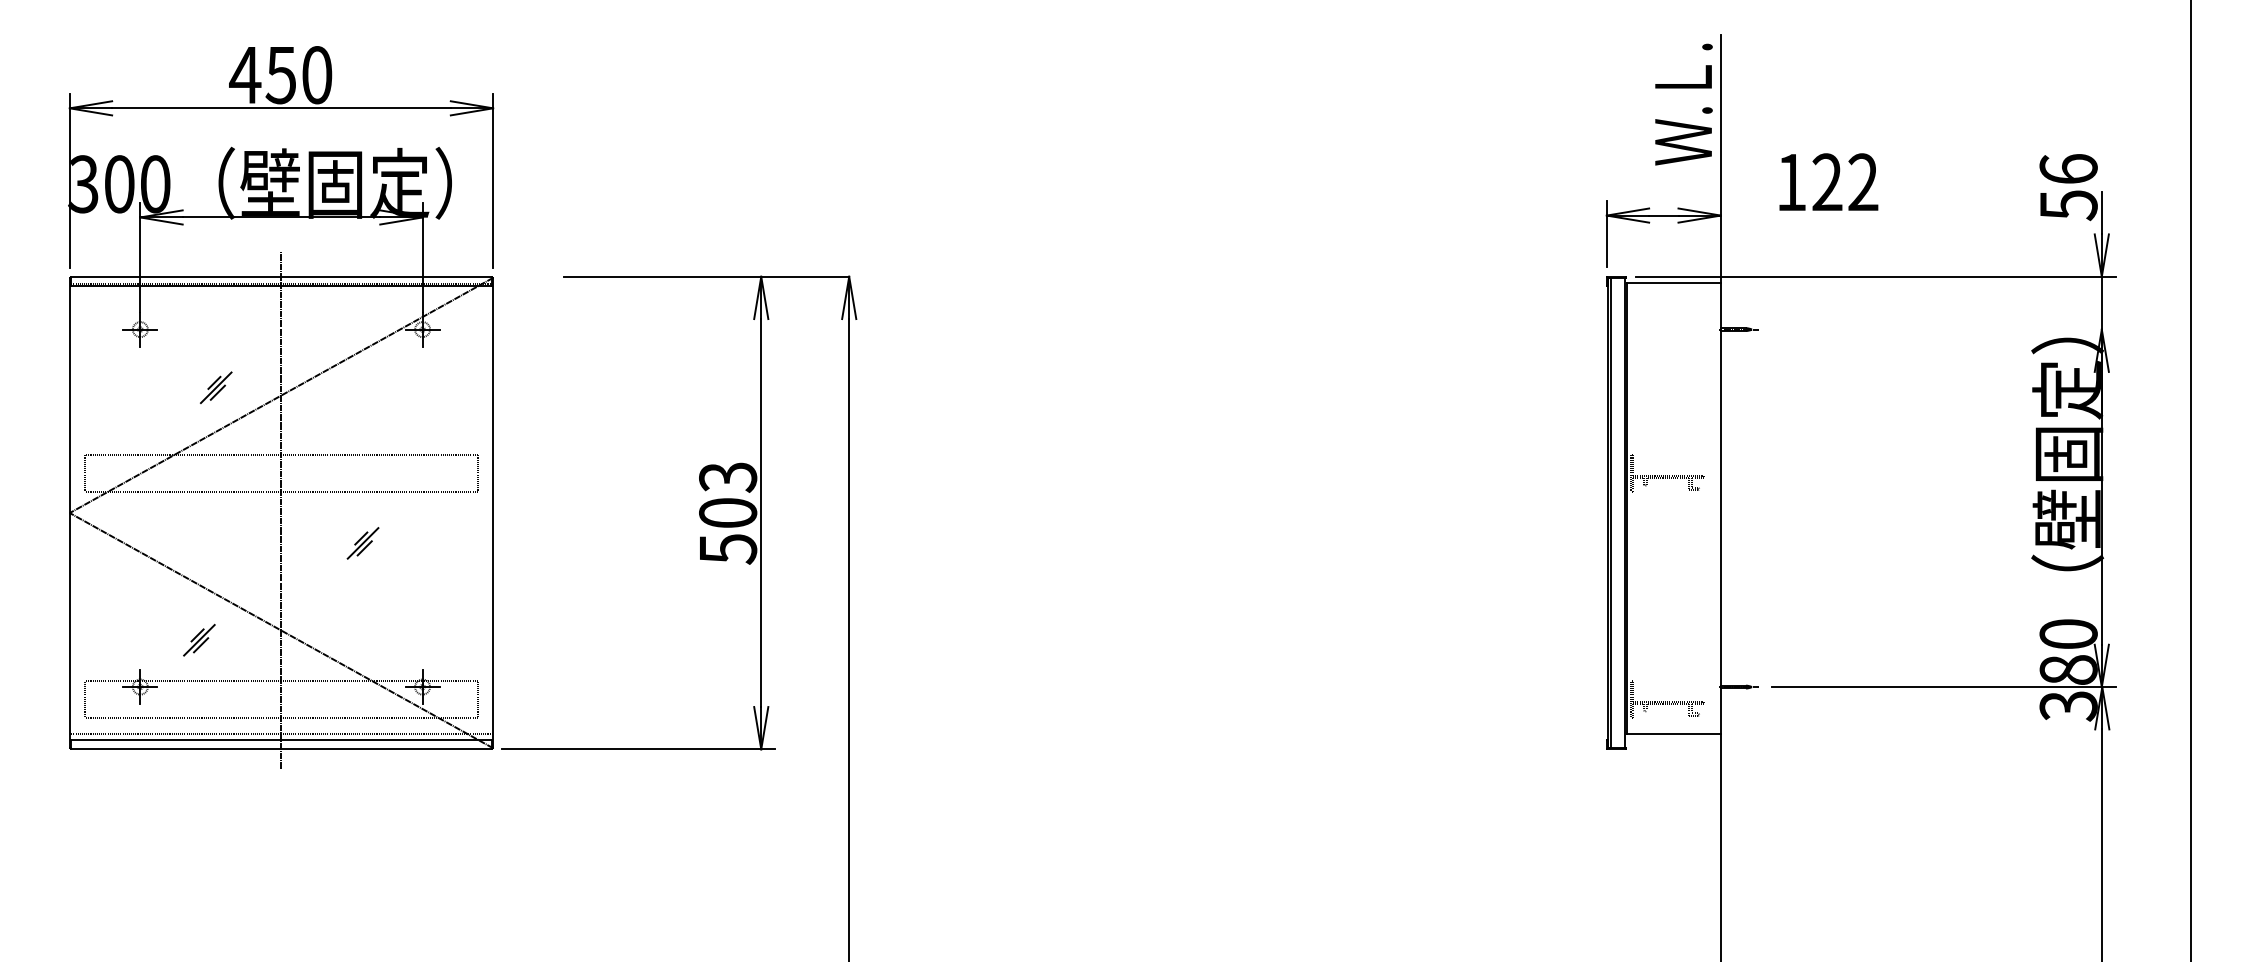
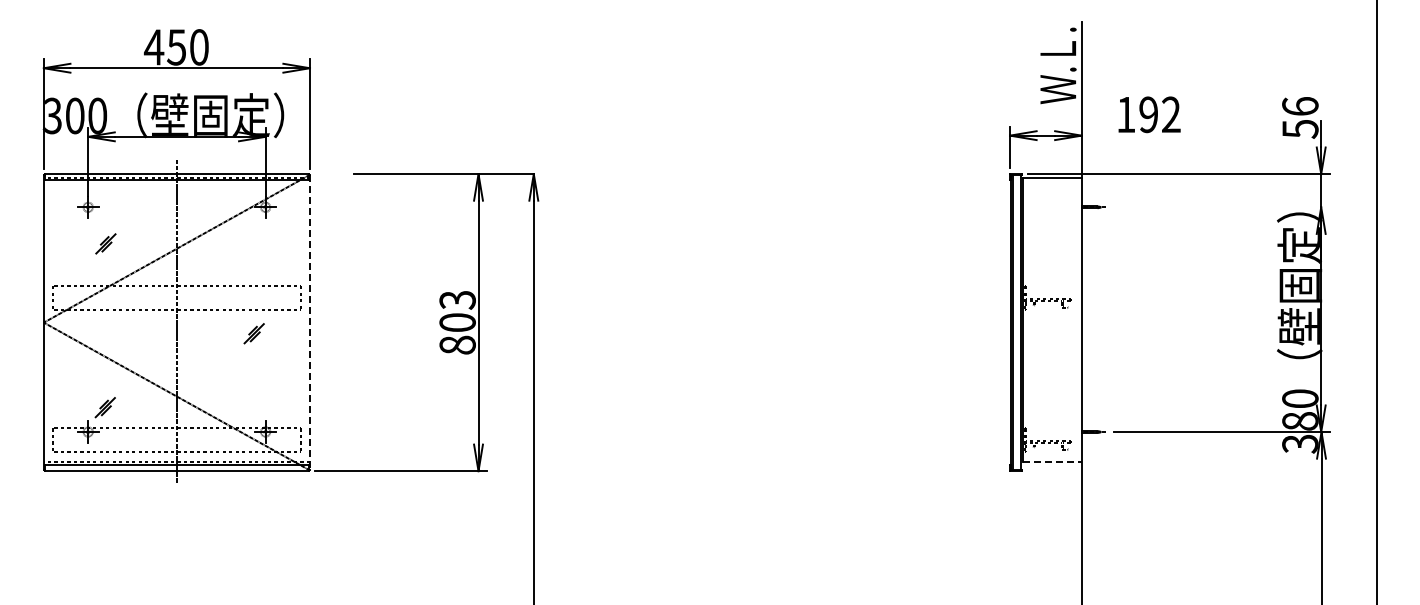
text: (1827, 183) -> (1148, 115), 122 -> 192
part: (215, 387) -> (105, 243), moved
line: (492, 512) -> (309, 322), solid -> dashed
part: (361, 543) -> (253, 333), moved
text: (727, 549) -> (457, 345), 503 -> 803
part: (198, 640) -> (104, 407), moved
line: (1674, 733) -> (1052, 461), solid -> dashed

